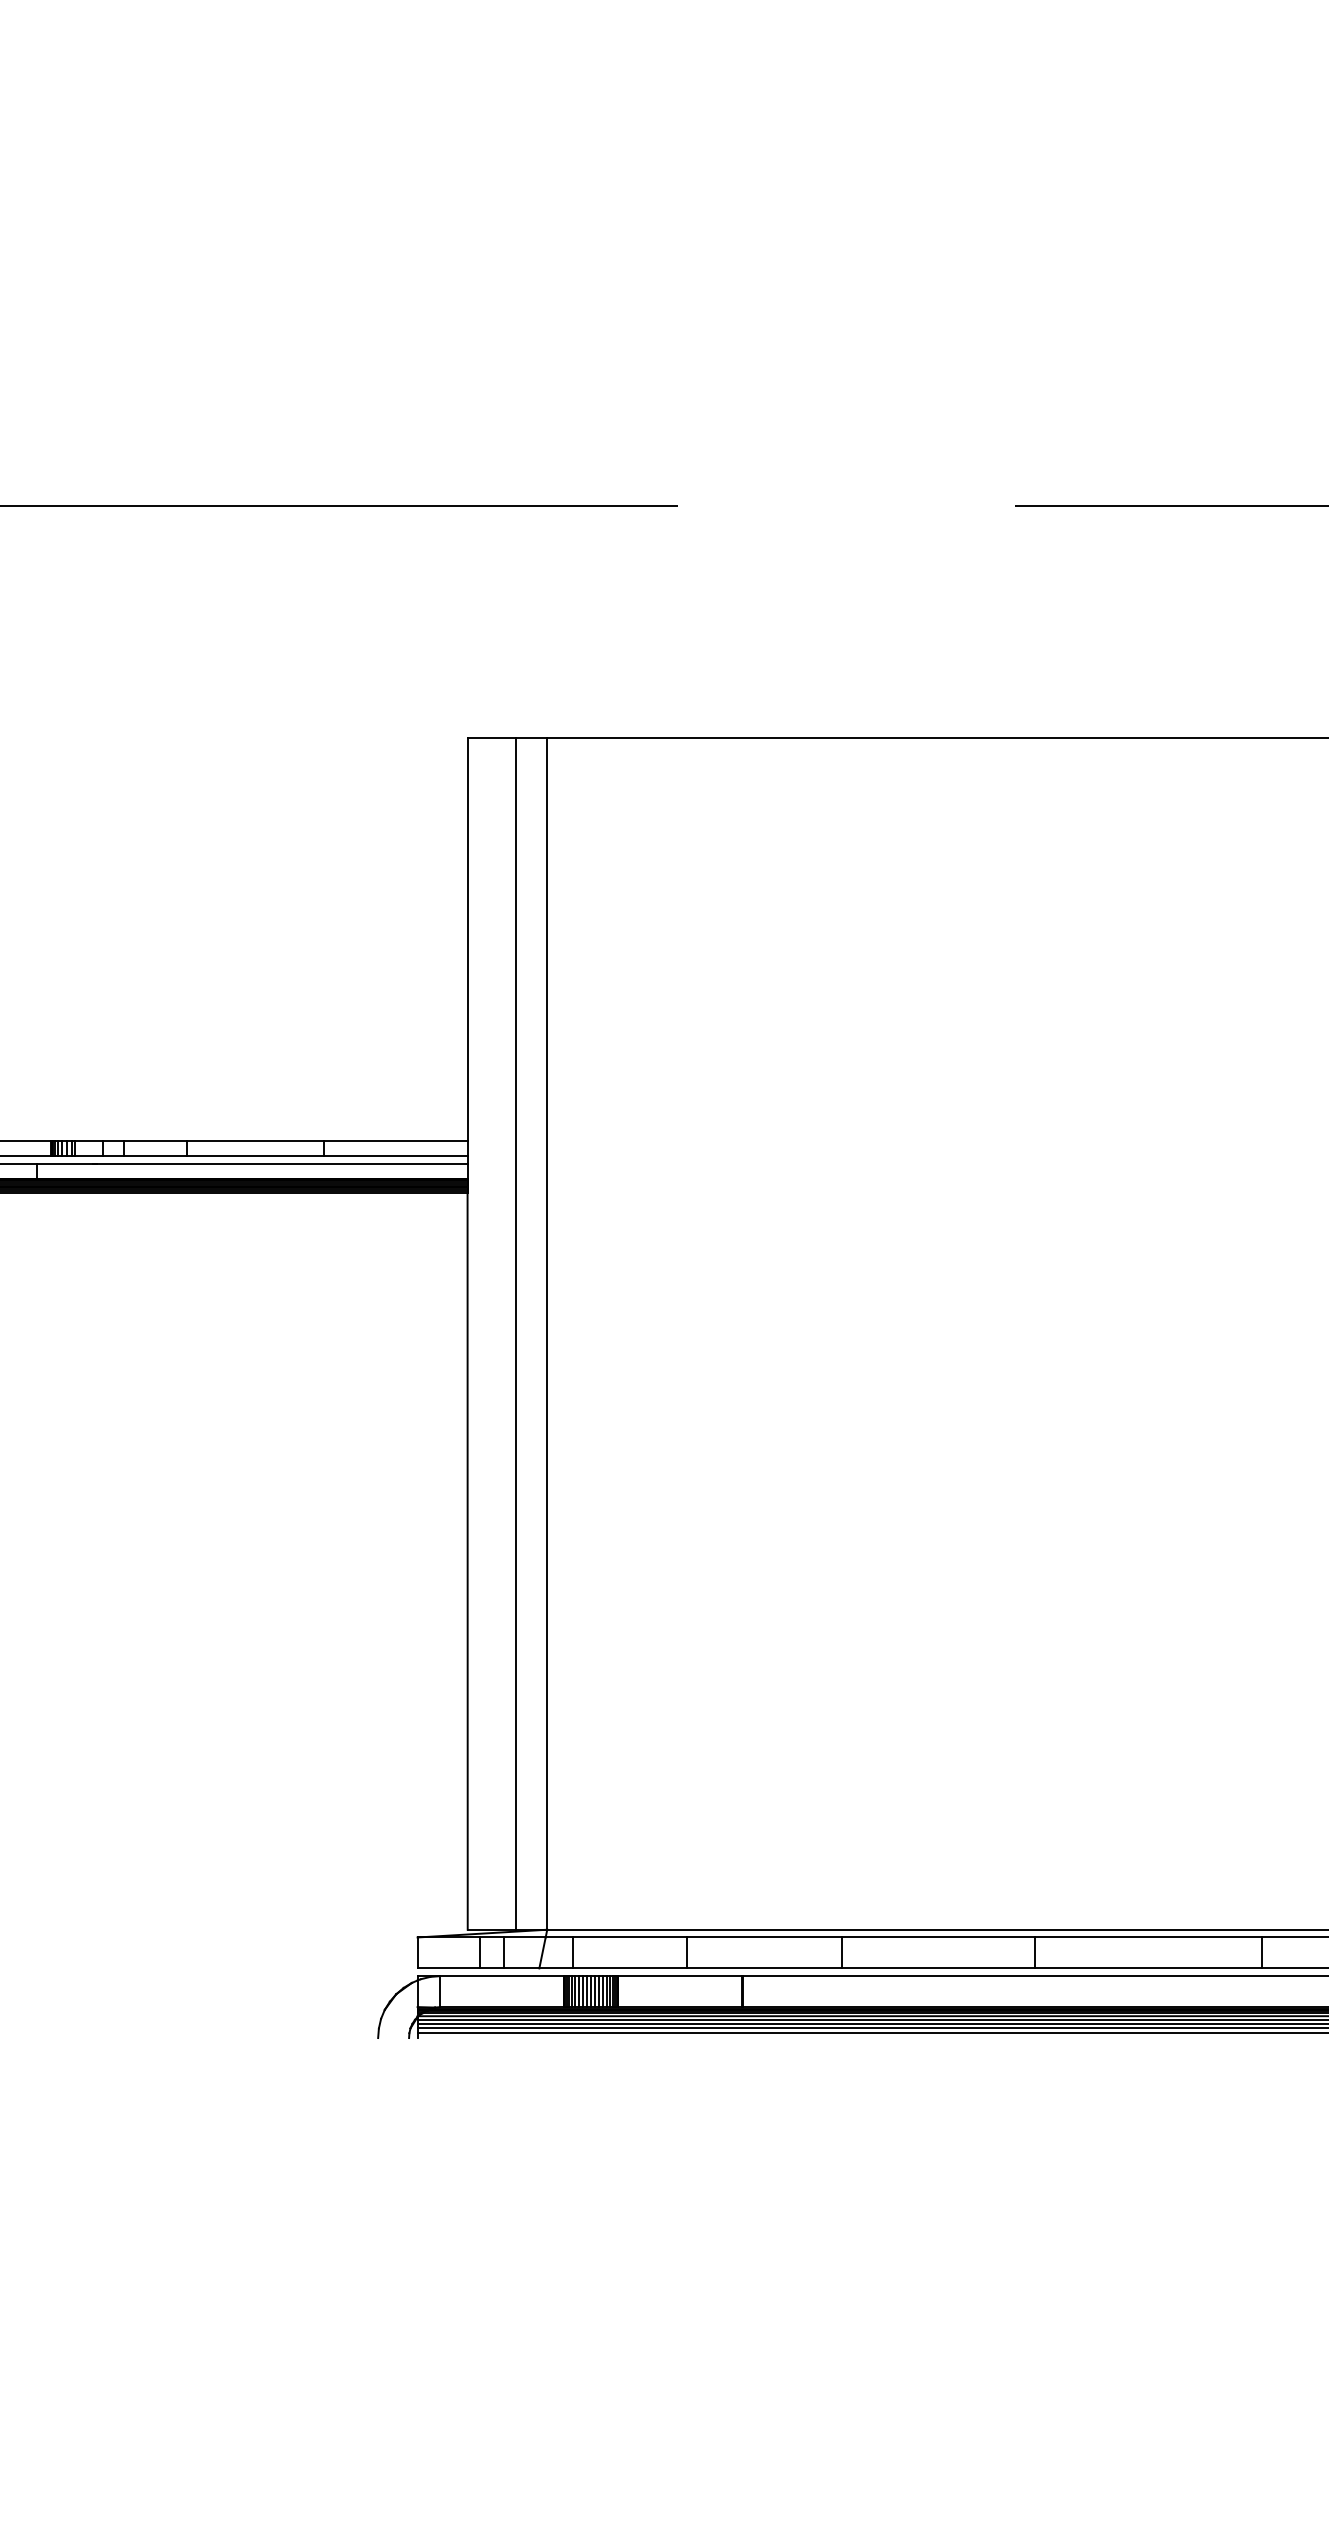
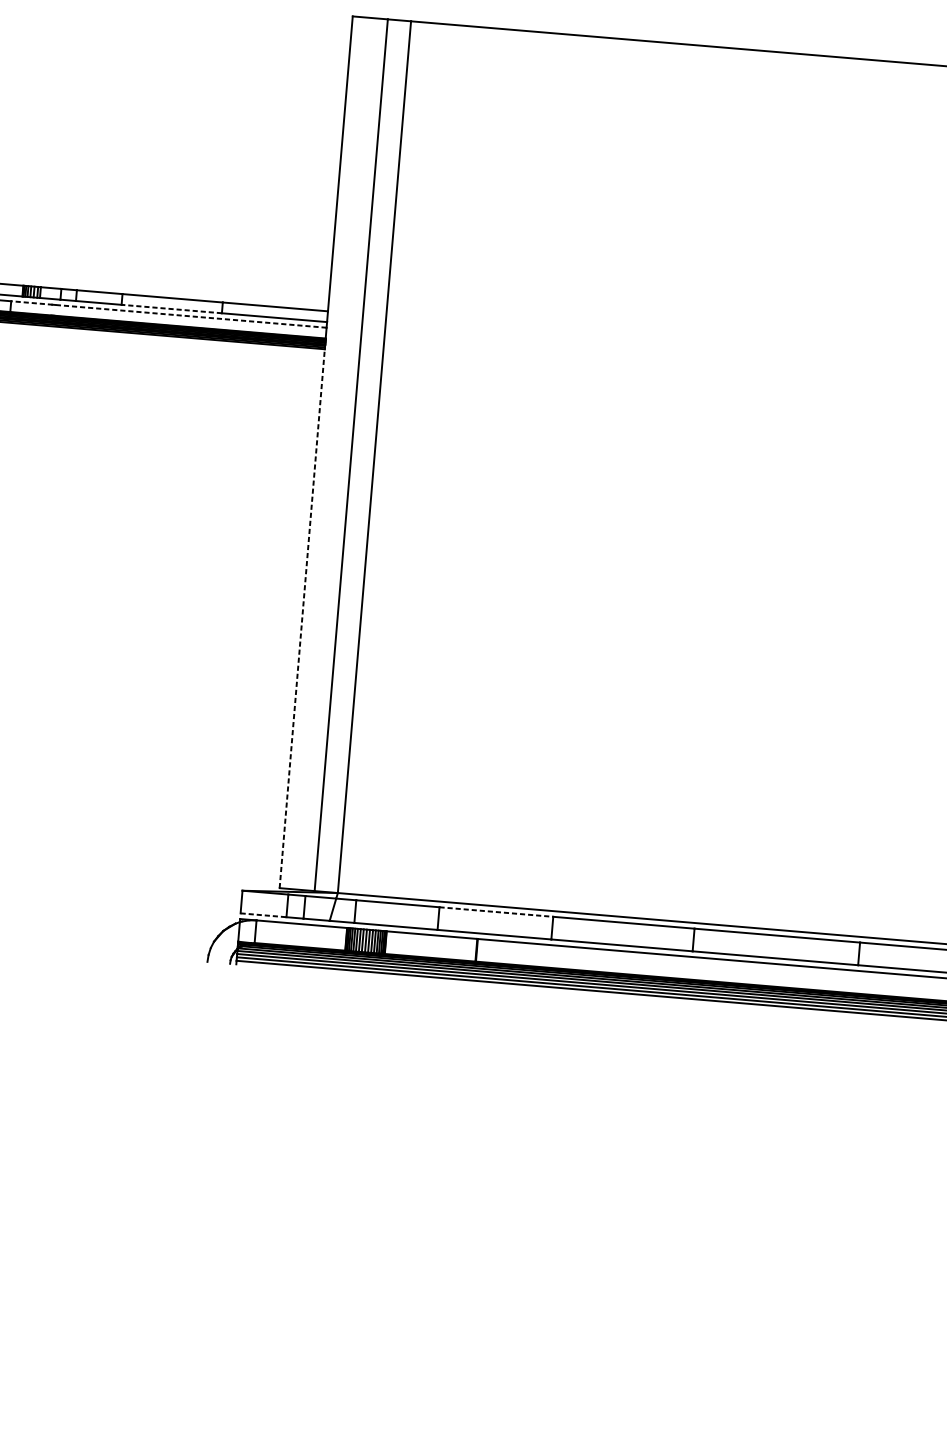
line: (255, 1156) -> (171, 309), solid -> dashed
line: (252, 1163) -> (169, 314), solid -> dashed
line: (467, 1561) -> (302, 618), solid -> dashed
line: (764, 1937) -> (496, 912), solid -> dashed
line: (449, 1968) -> (263, 915), solid -> dashed

